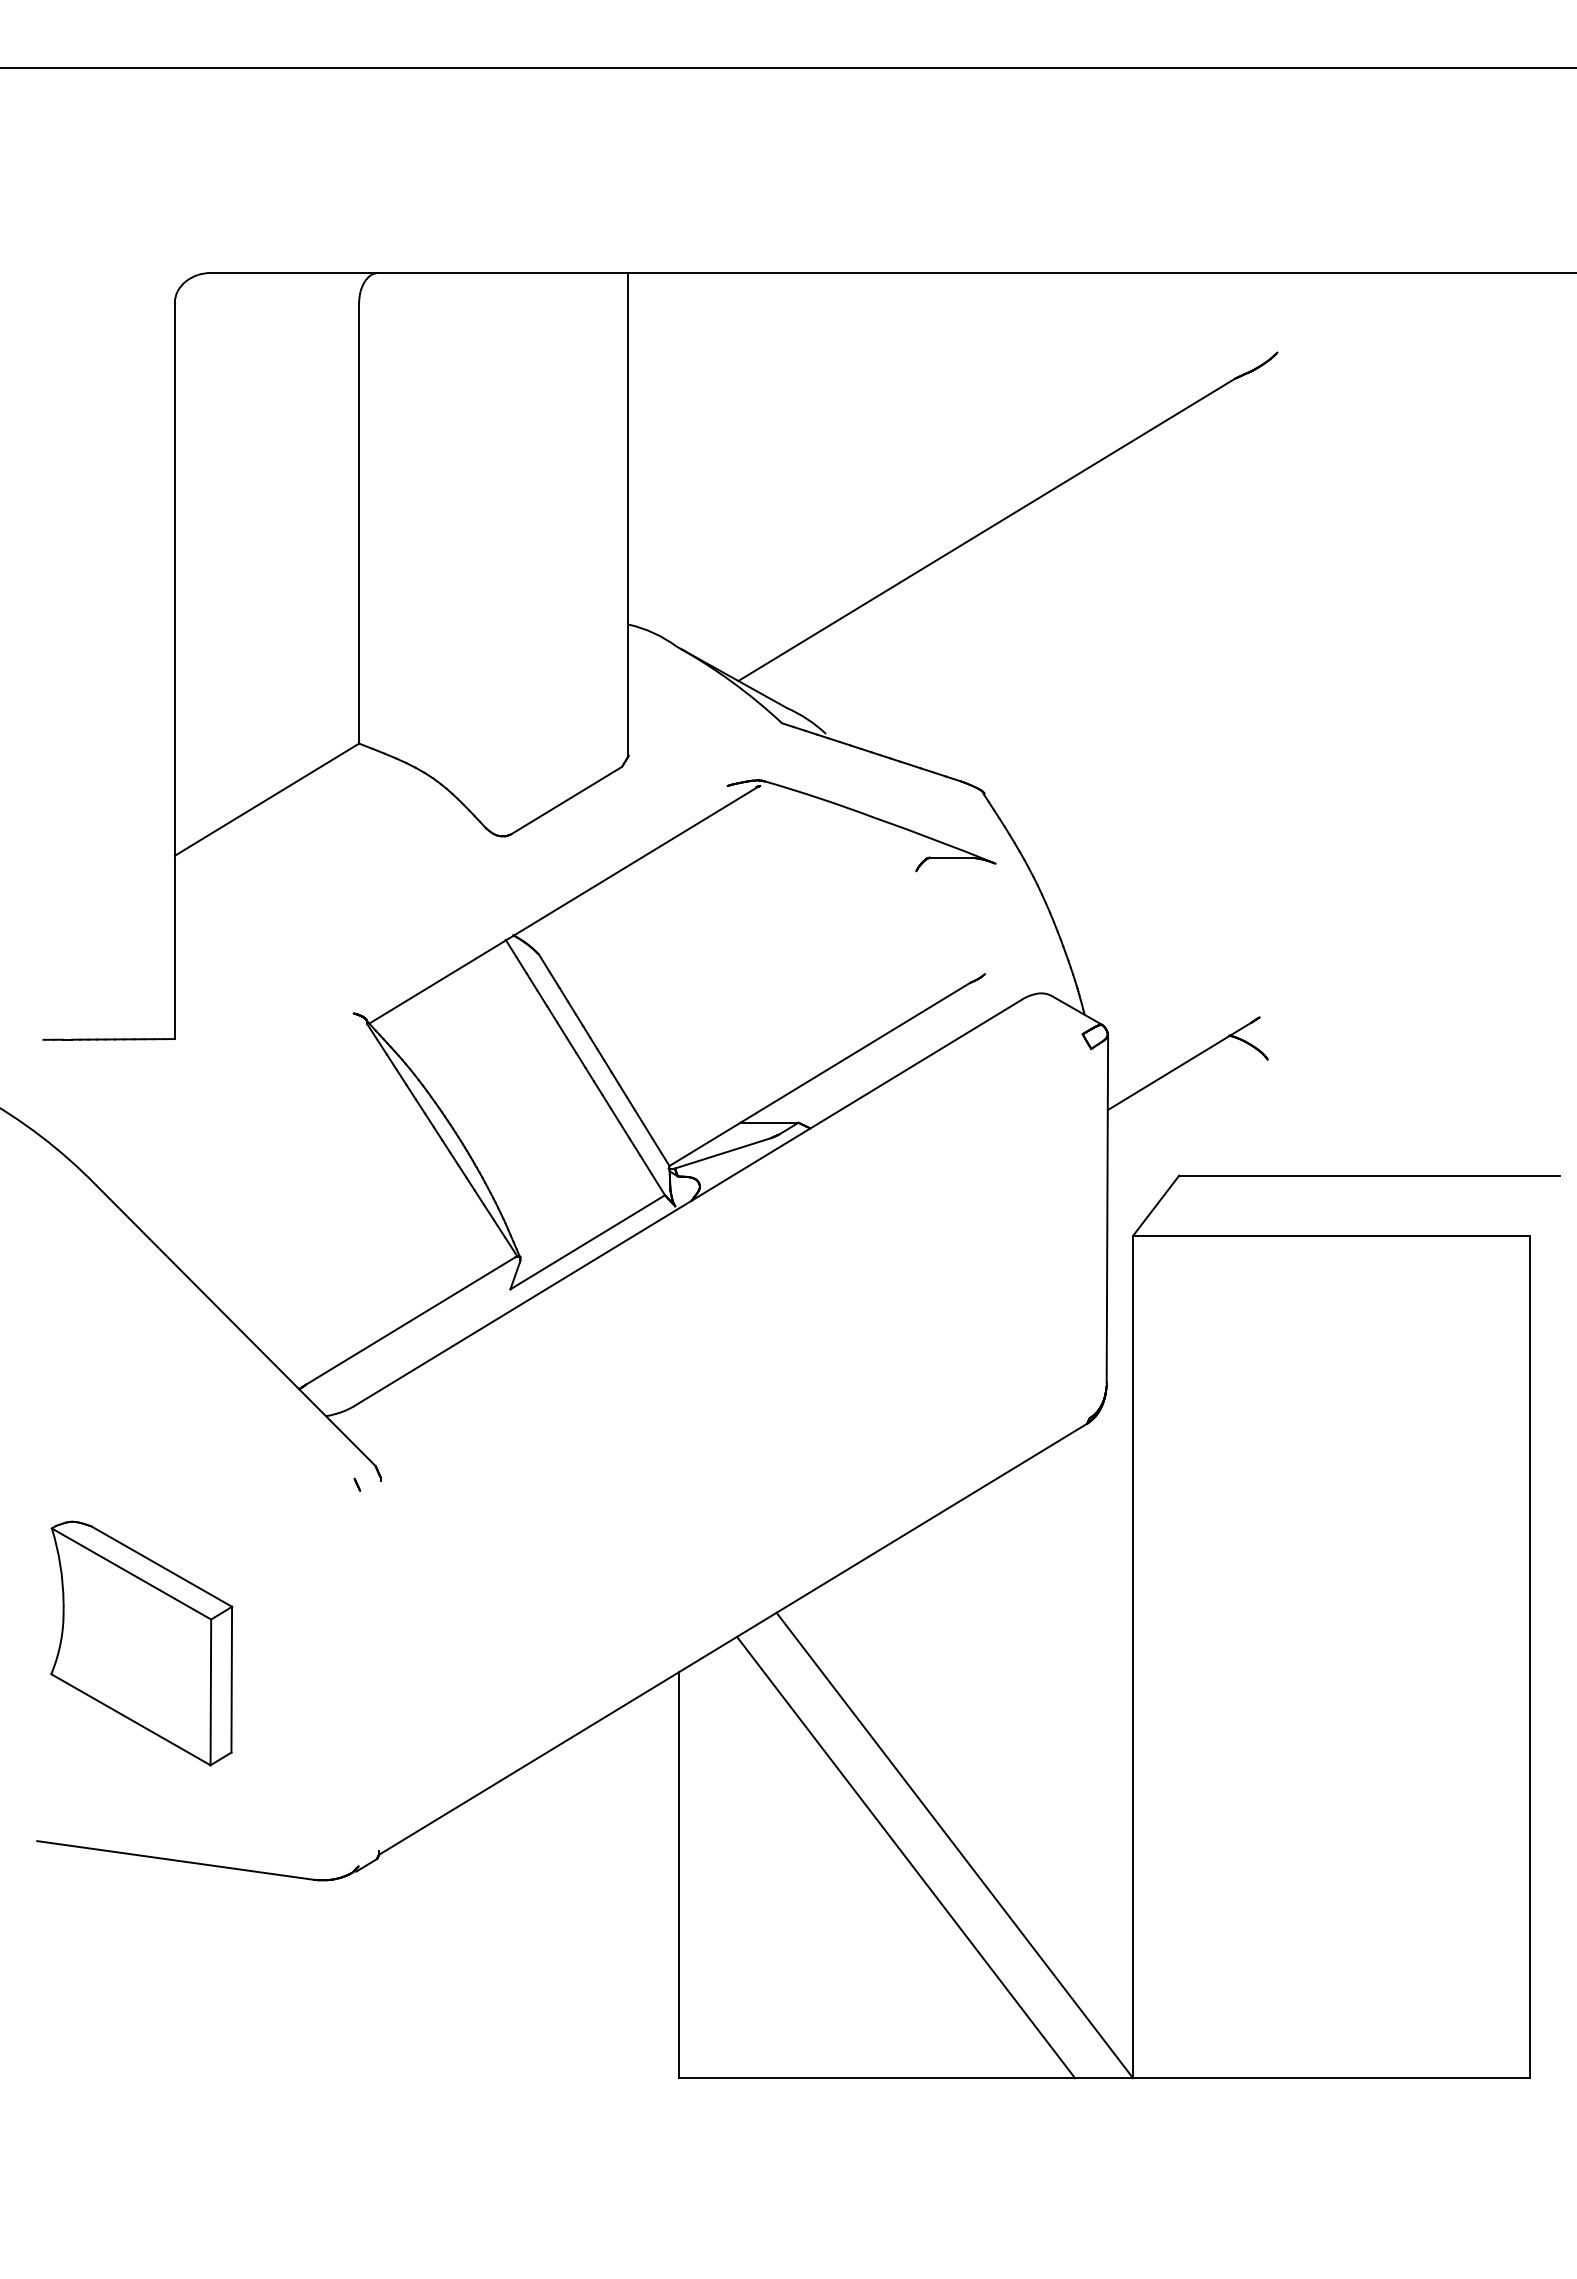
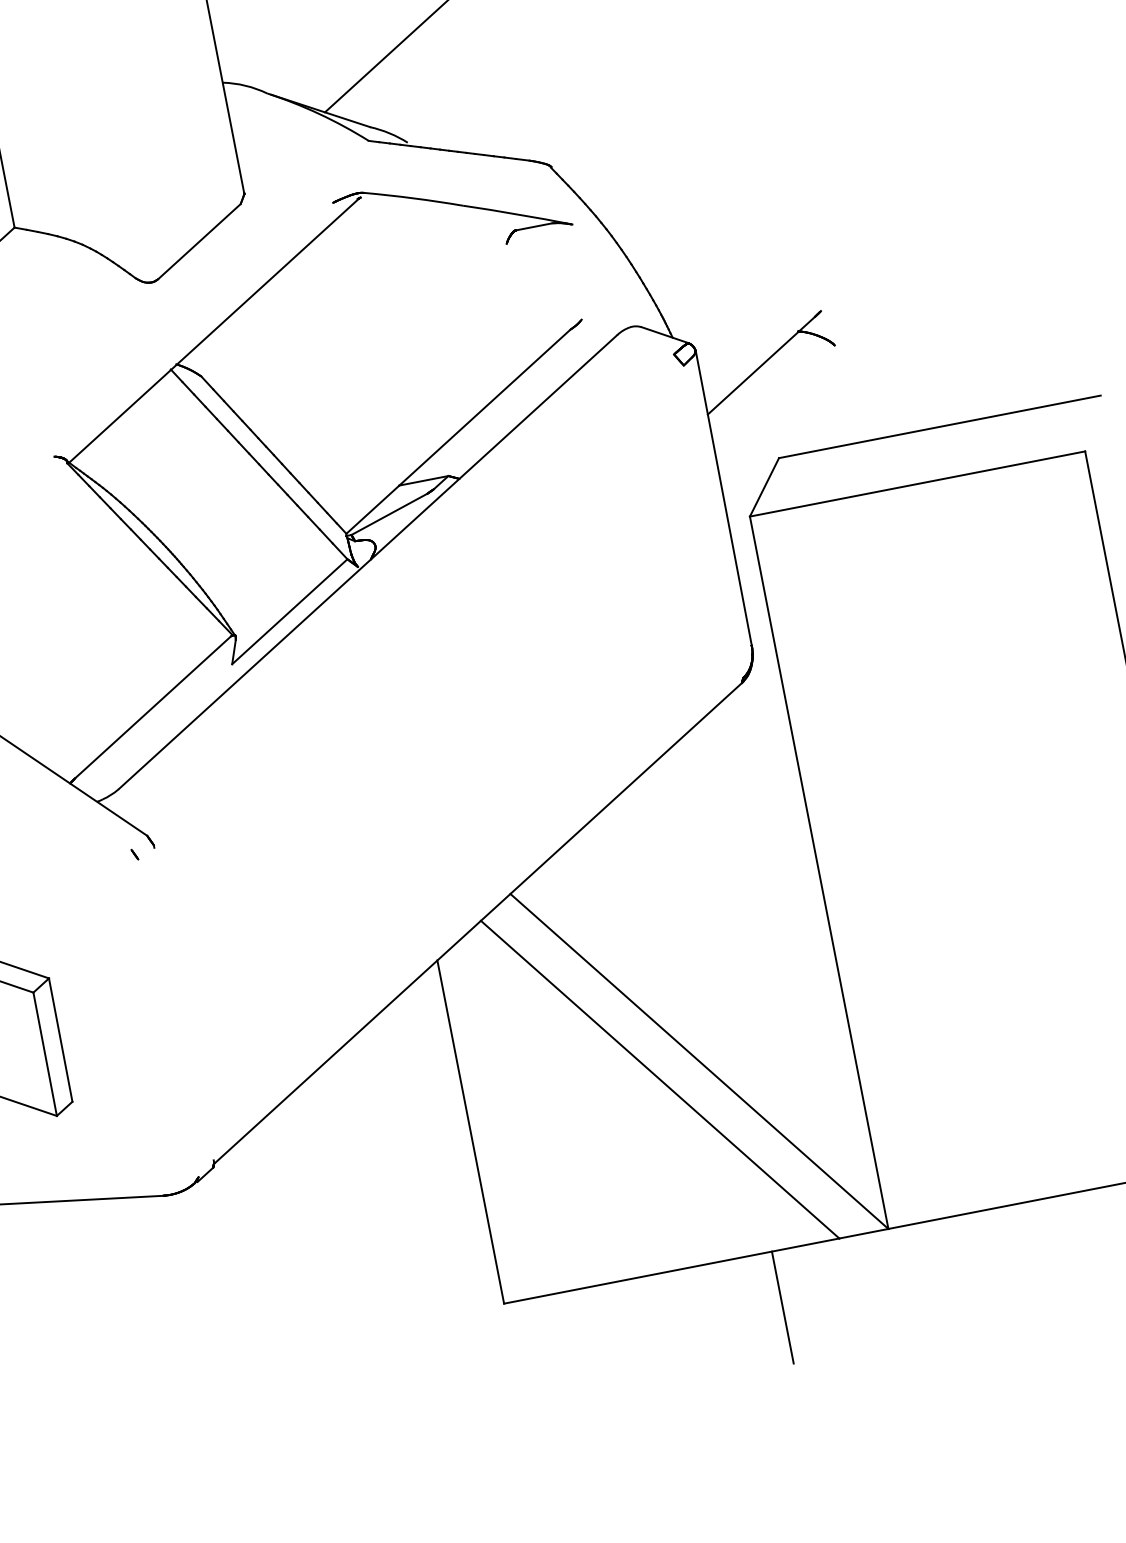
line: (995, 2144) -> (782, 1307), added

